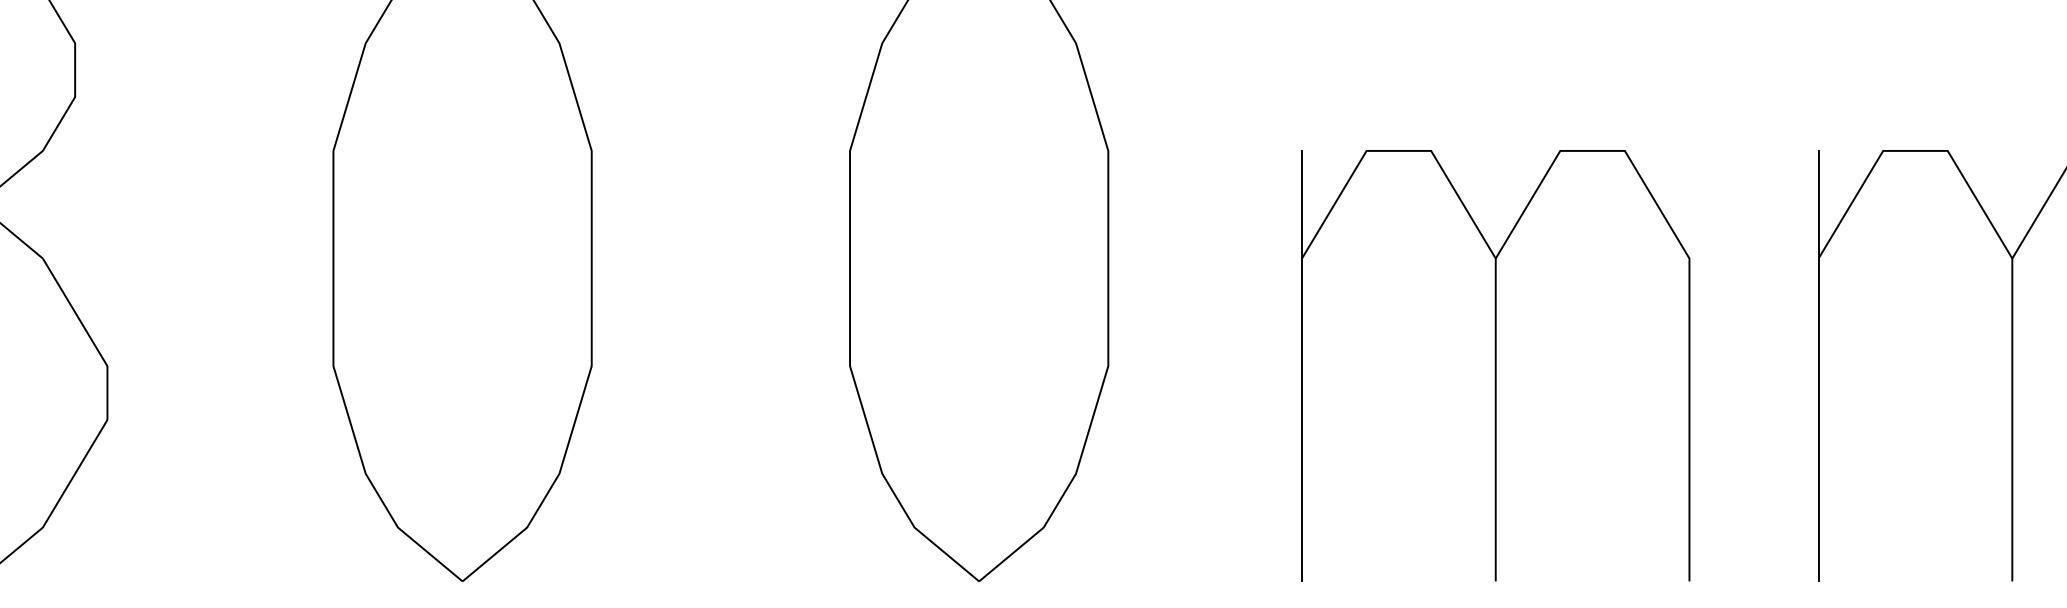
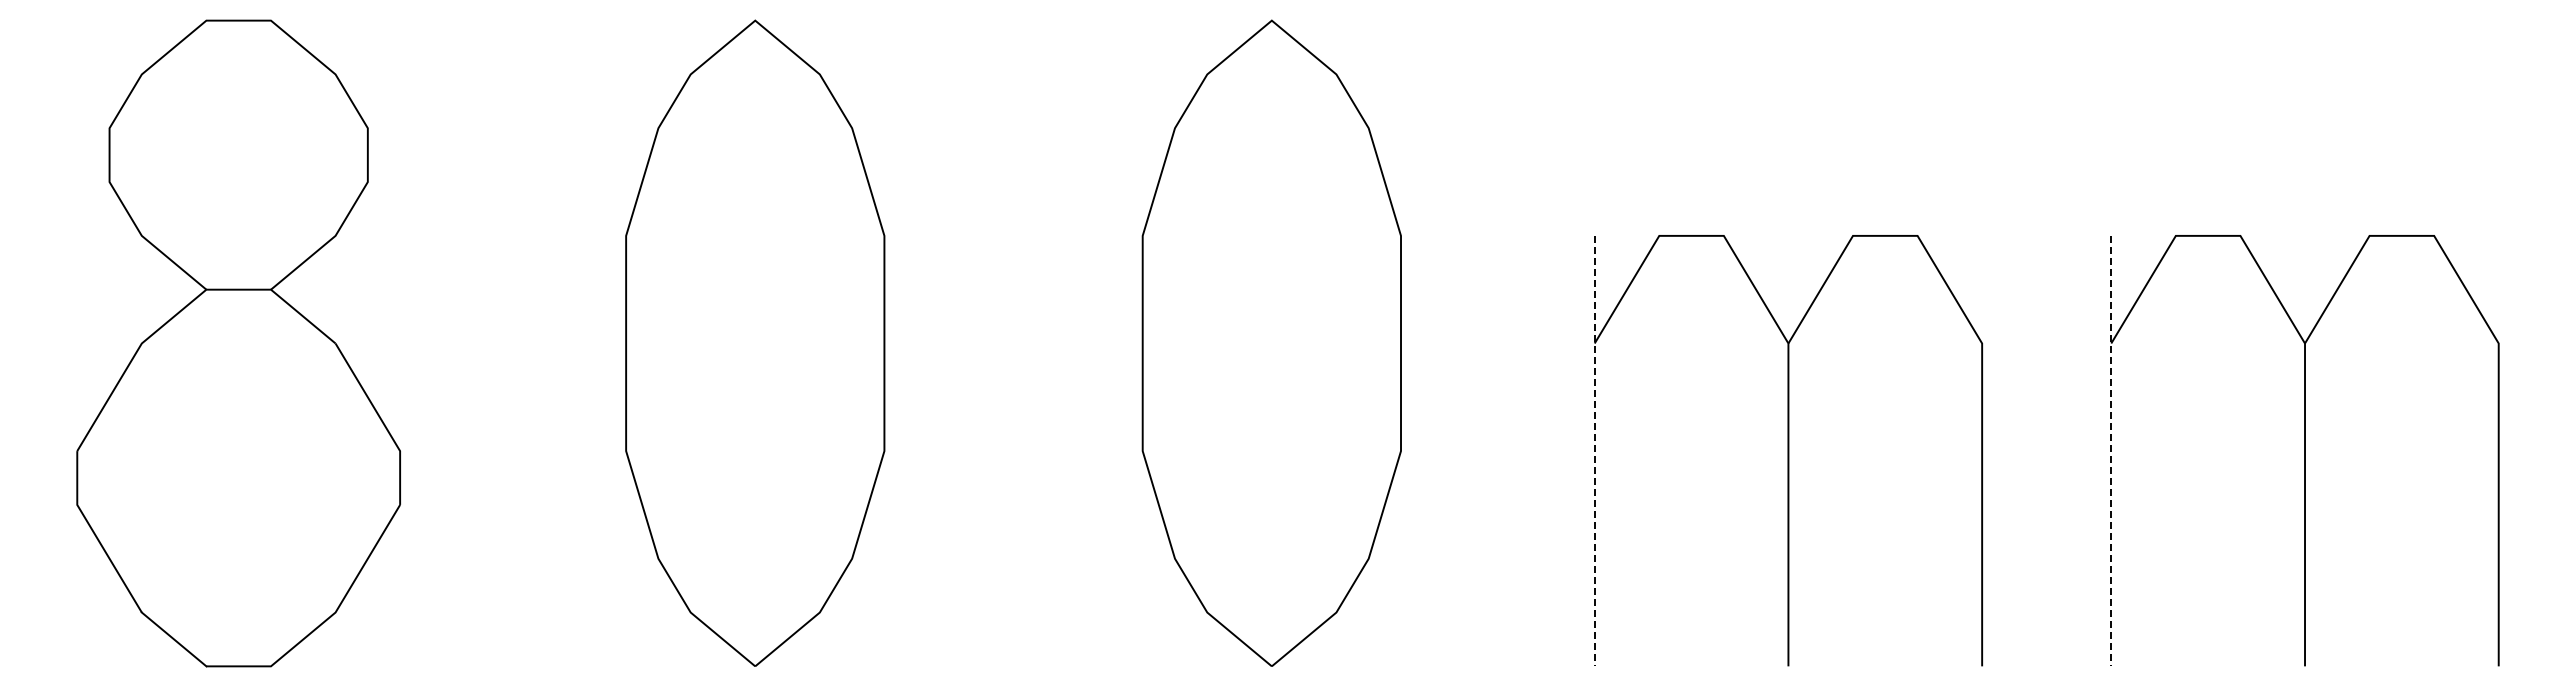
line: (1301, 366) -> (1594, 451), solid -> dashed
line: (1818, 366) -> (2111, 451), solid -> dashed

